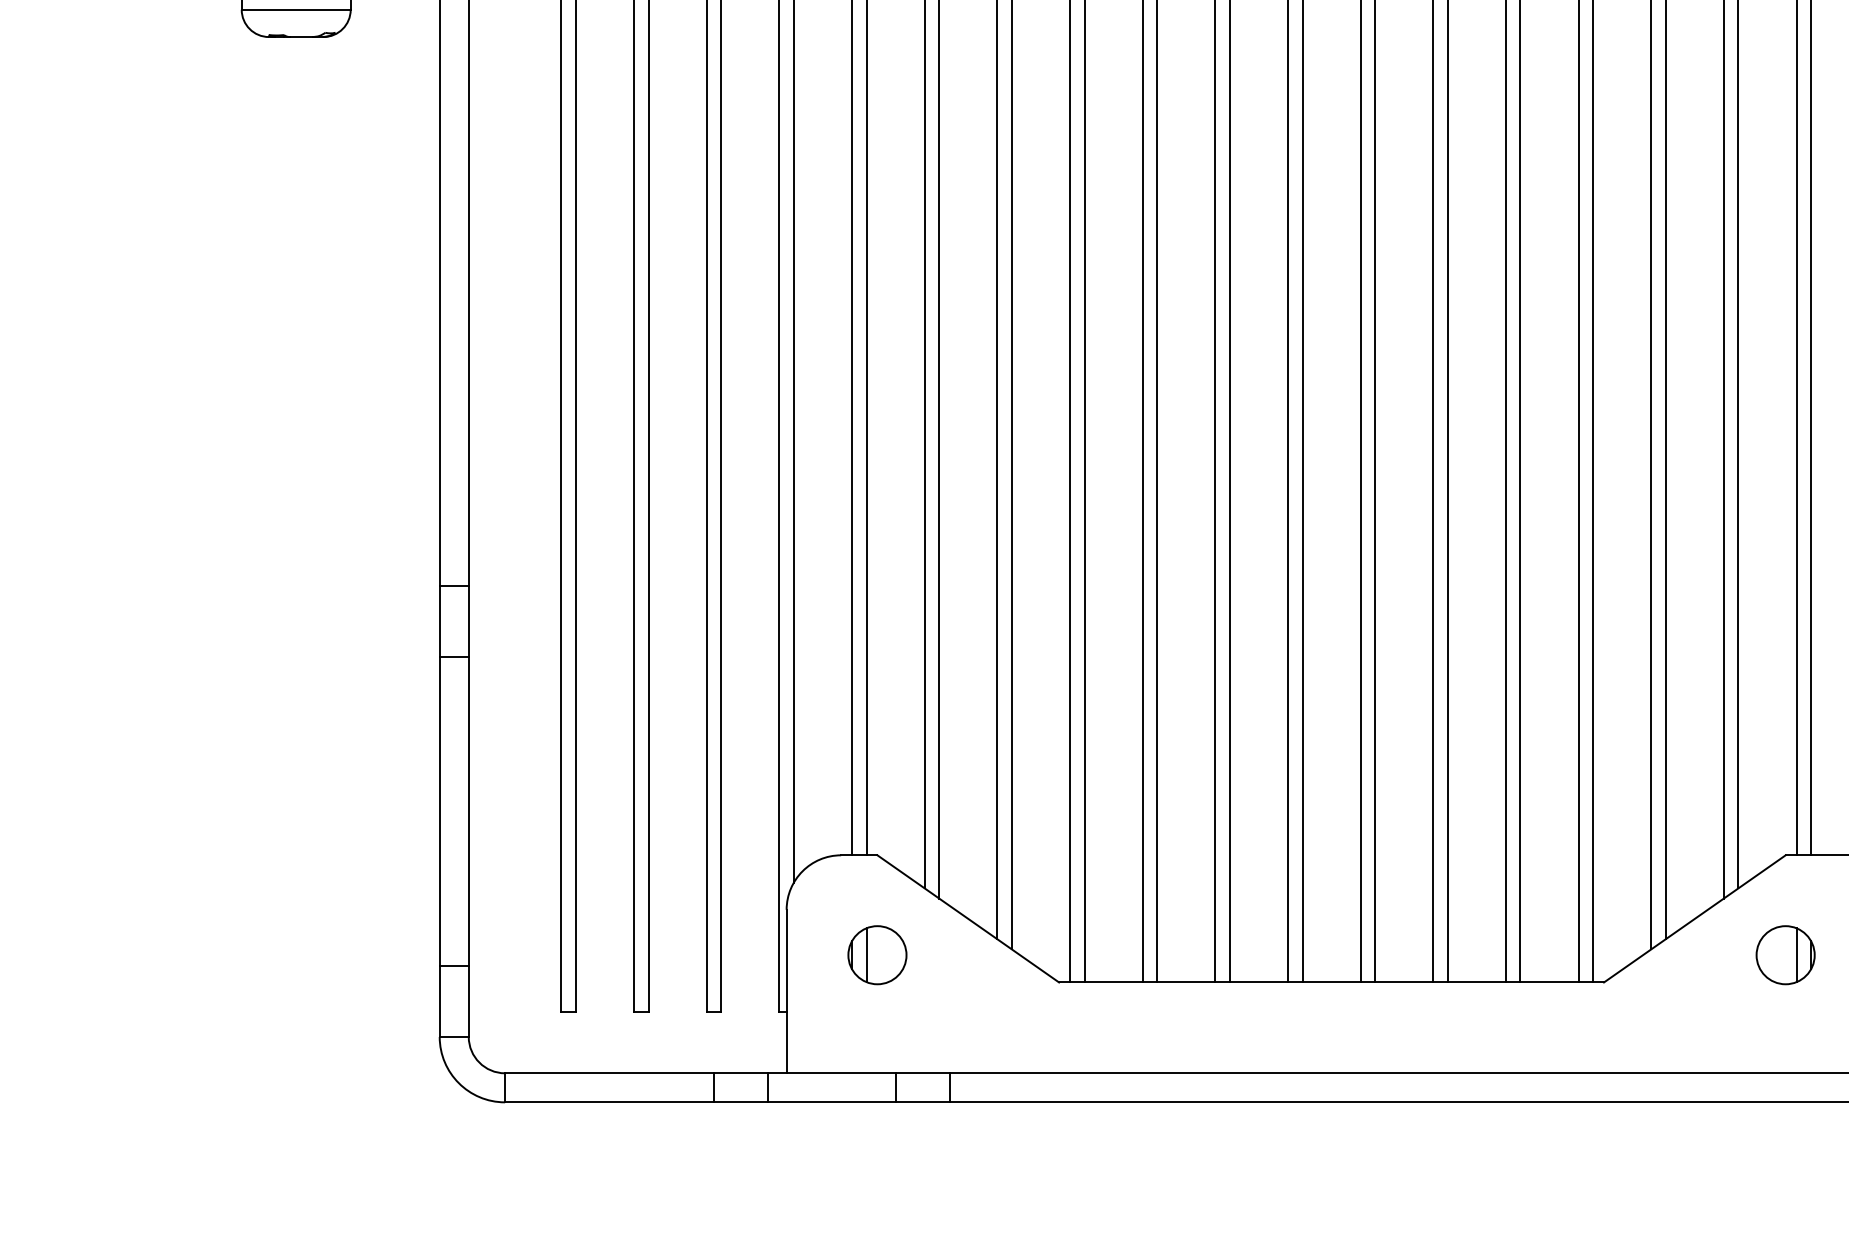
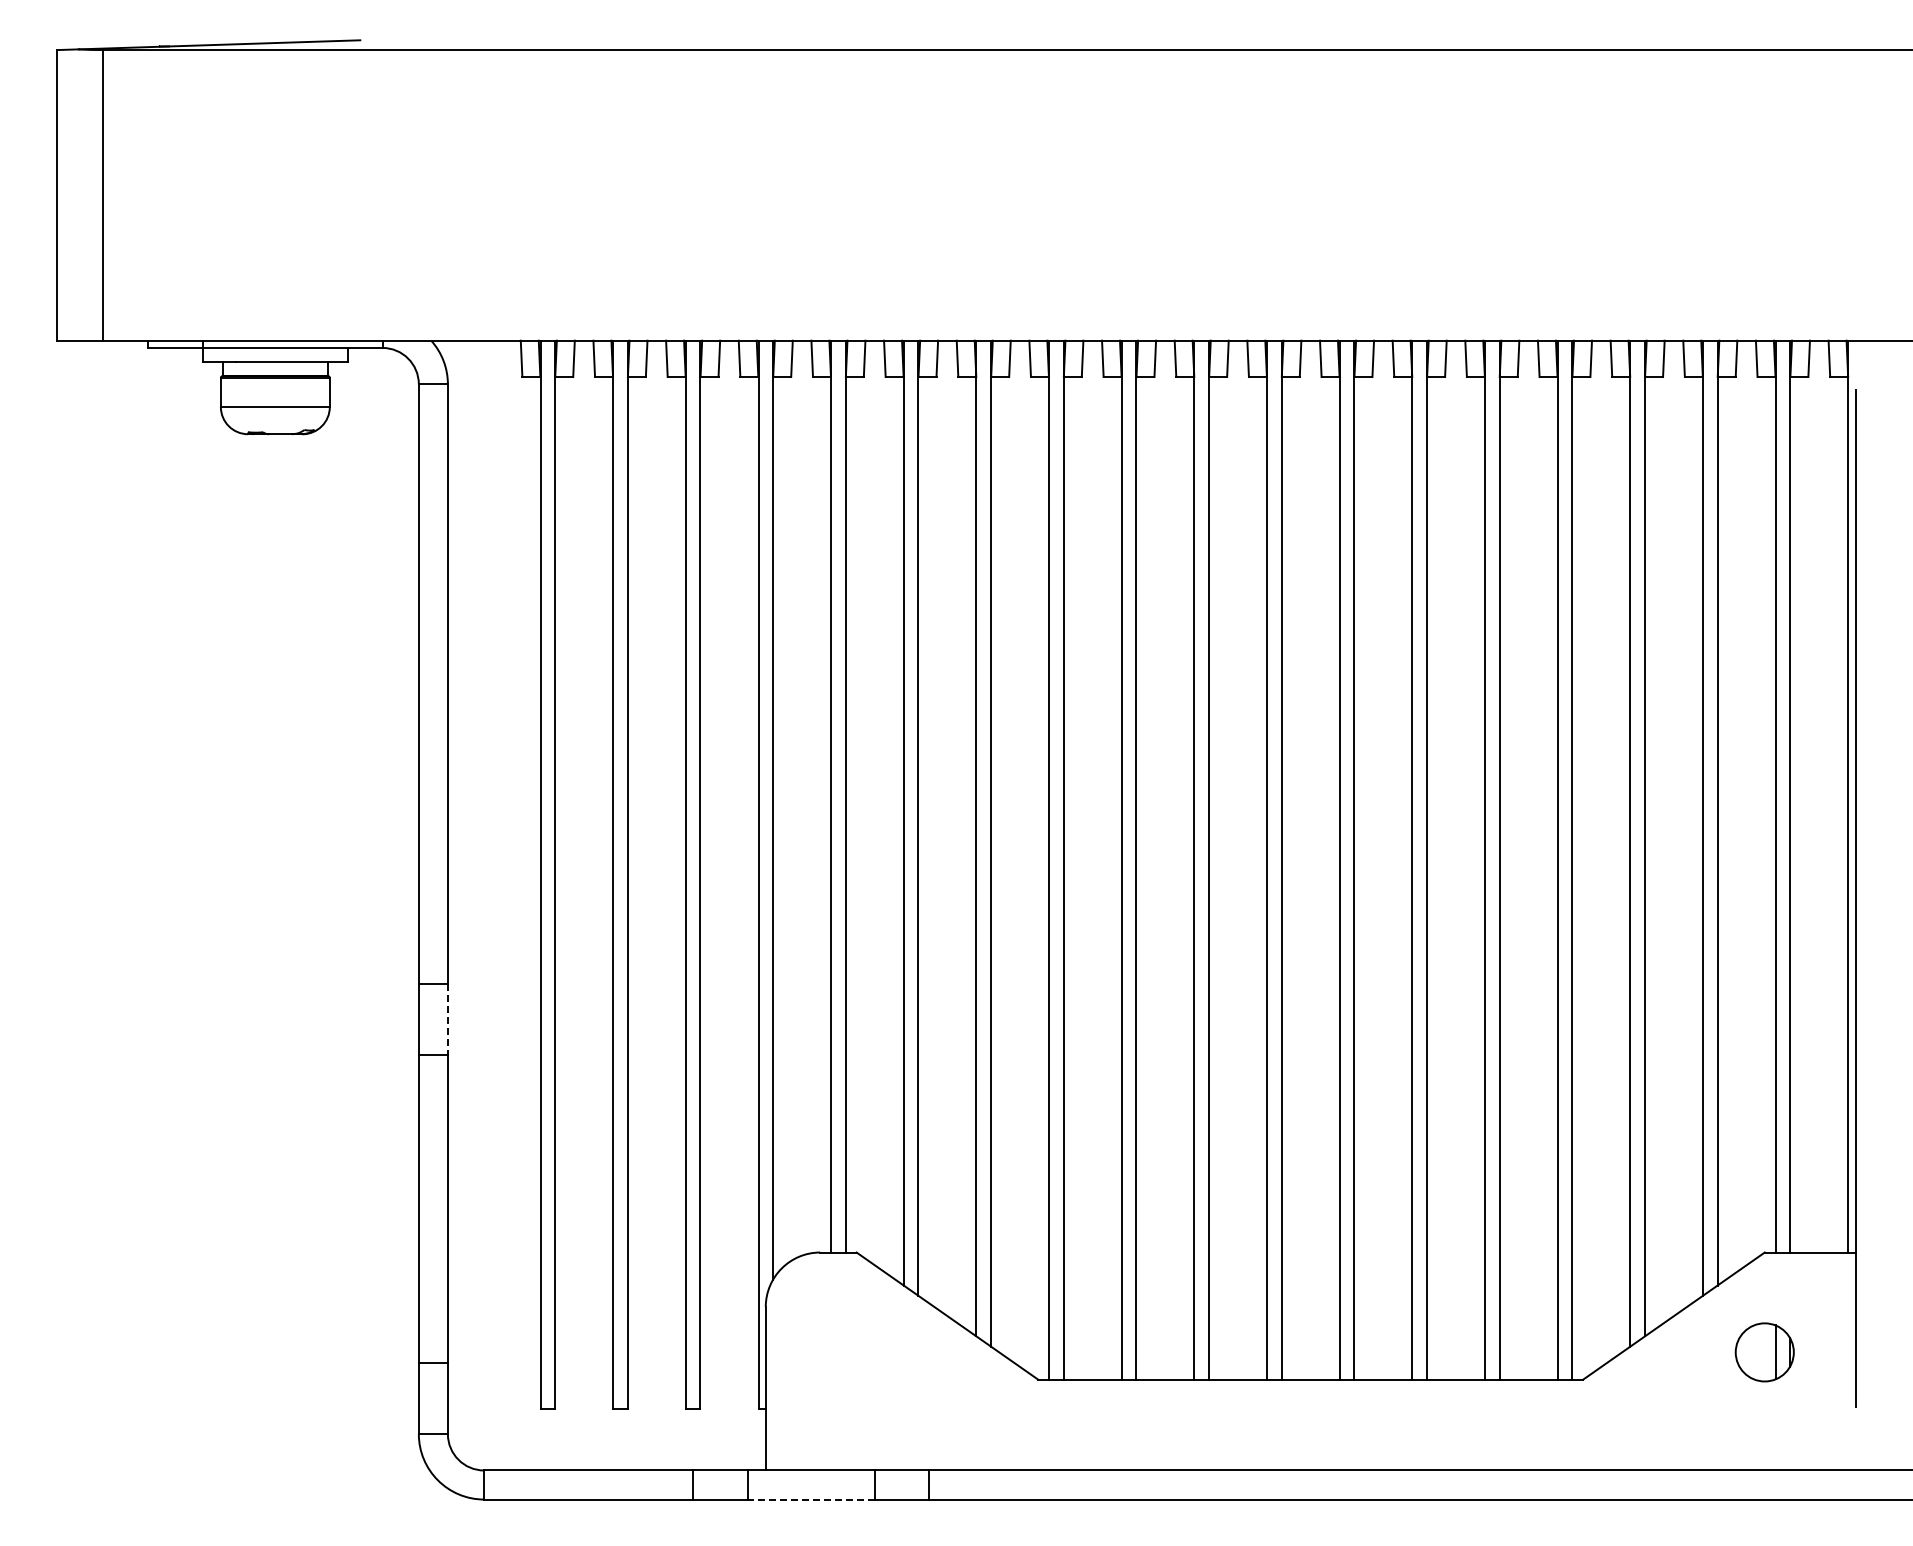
line: (468, 622) -> (447, 1019), solid -> dashed
part: (877, 955) -> (856, 1352), removed
line: (832, 1102) -> (811, 1499), solid -> dashed

